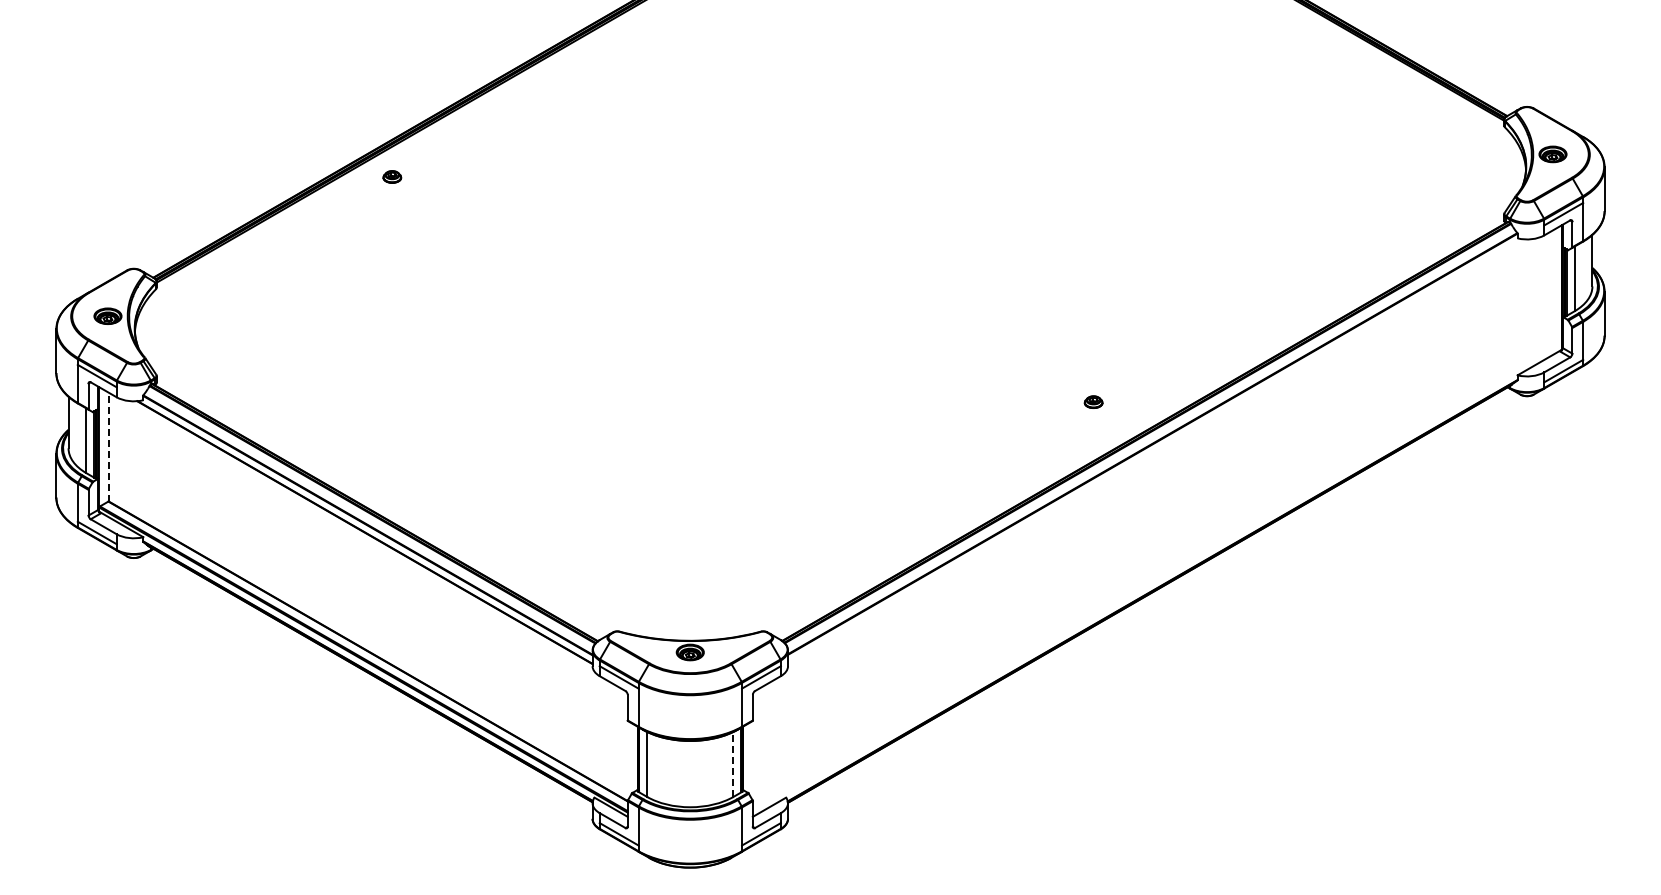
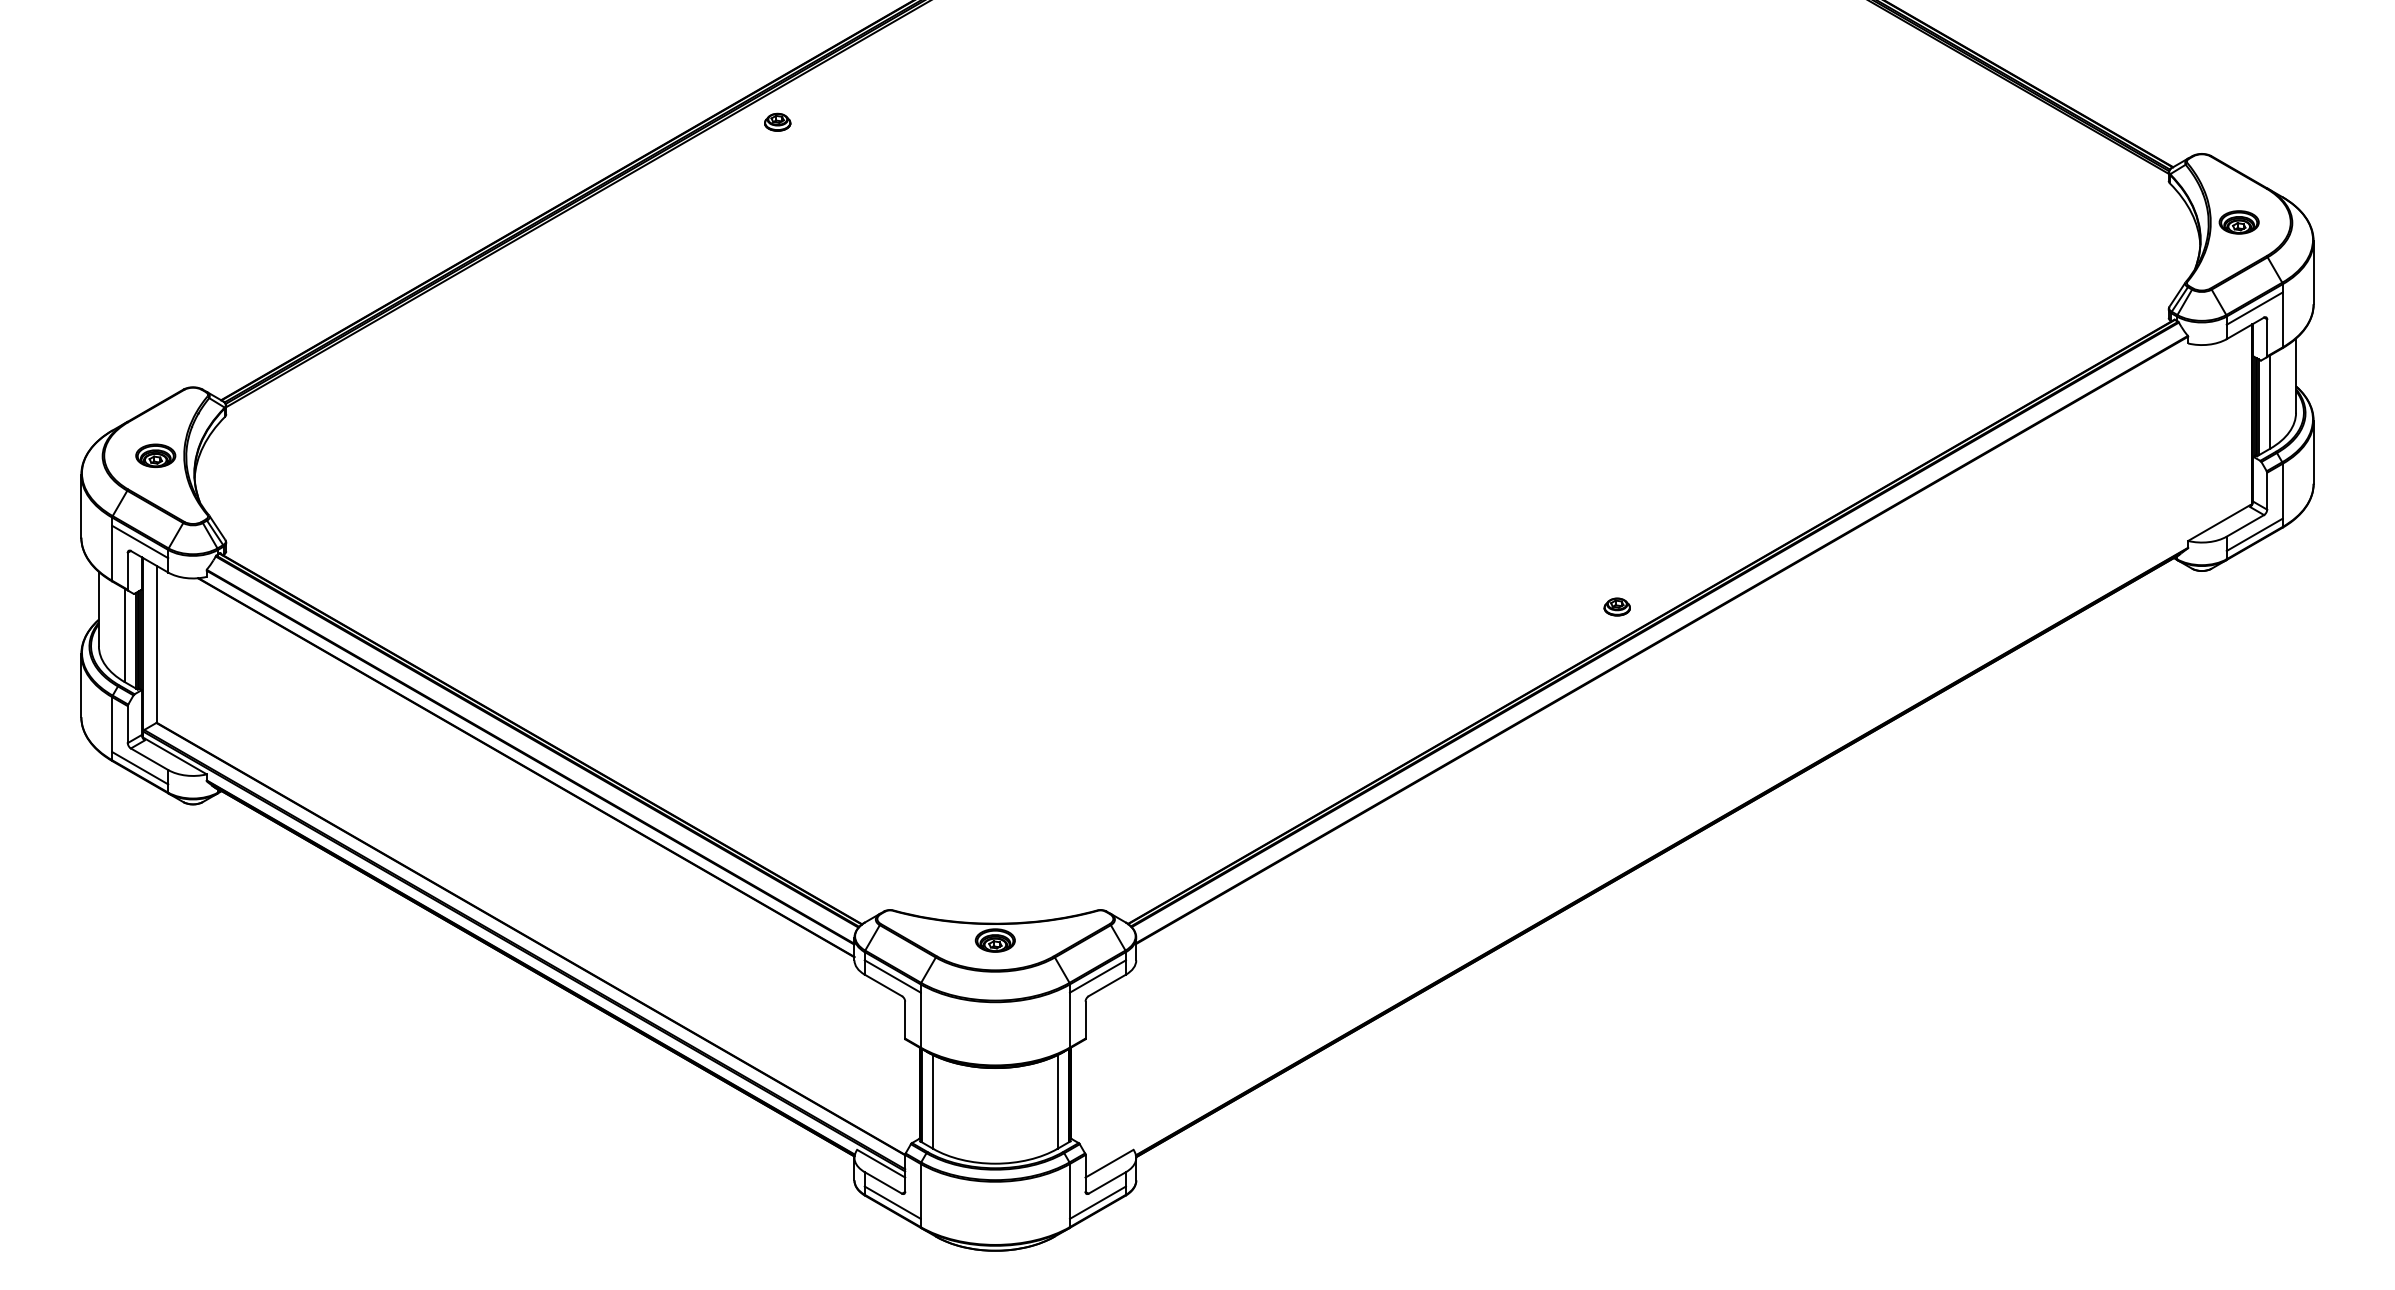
part: (392, 176) -> (777, 121), moved
part: (1093, 401) -> (1617, 606), moved
line: (109, 446) -> (157, 643), dashed -> solid
line: (733, 763) -> (1057, 1100), dashed -> solid

